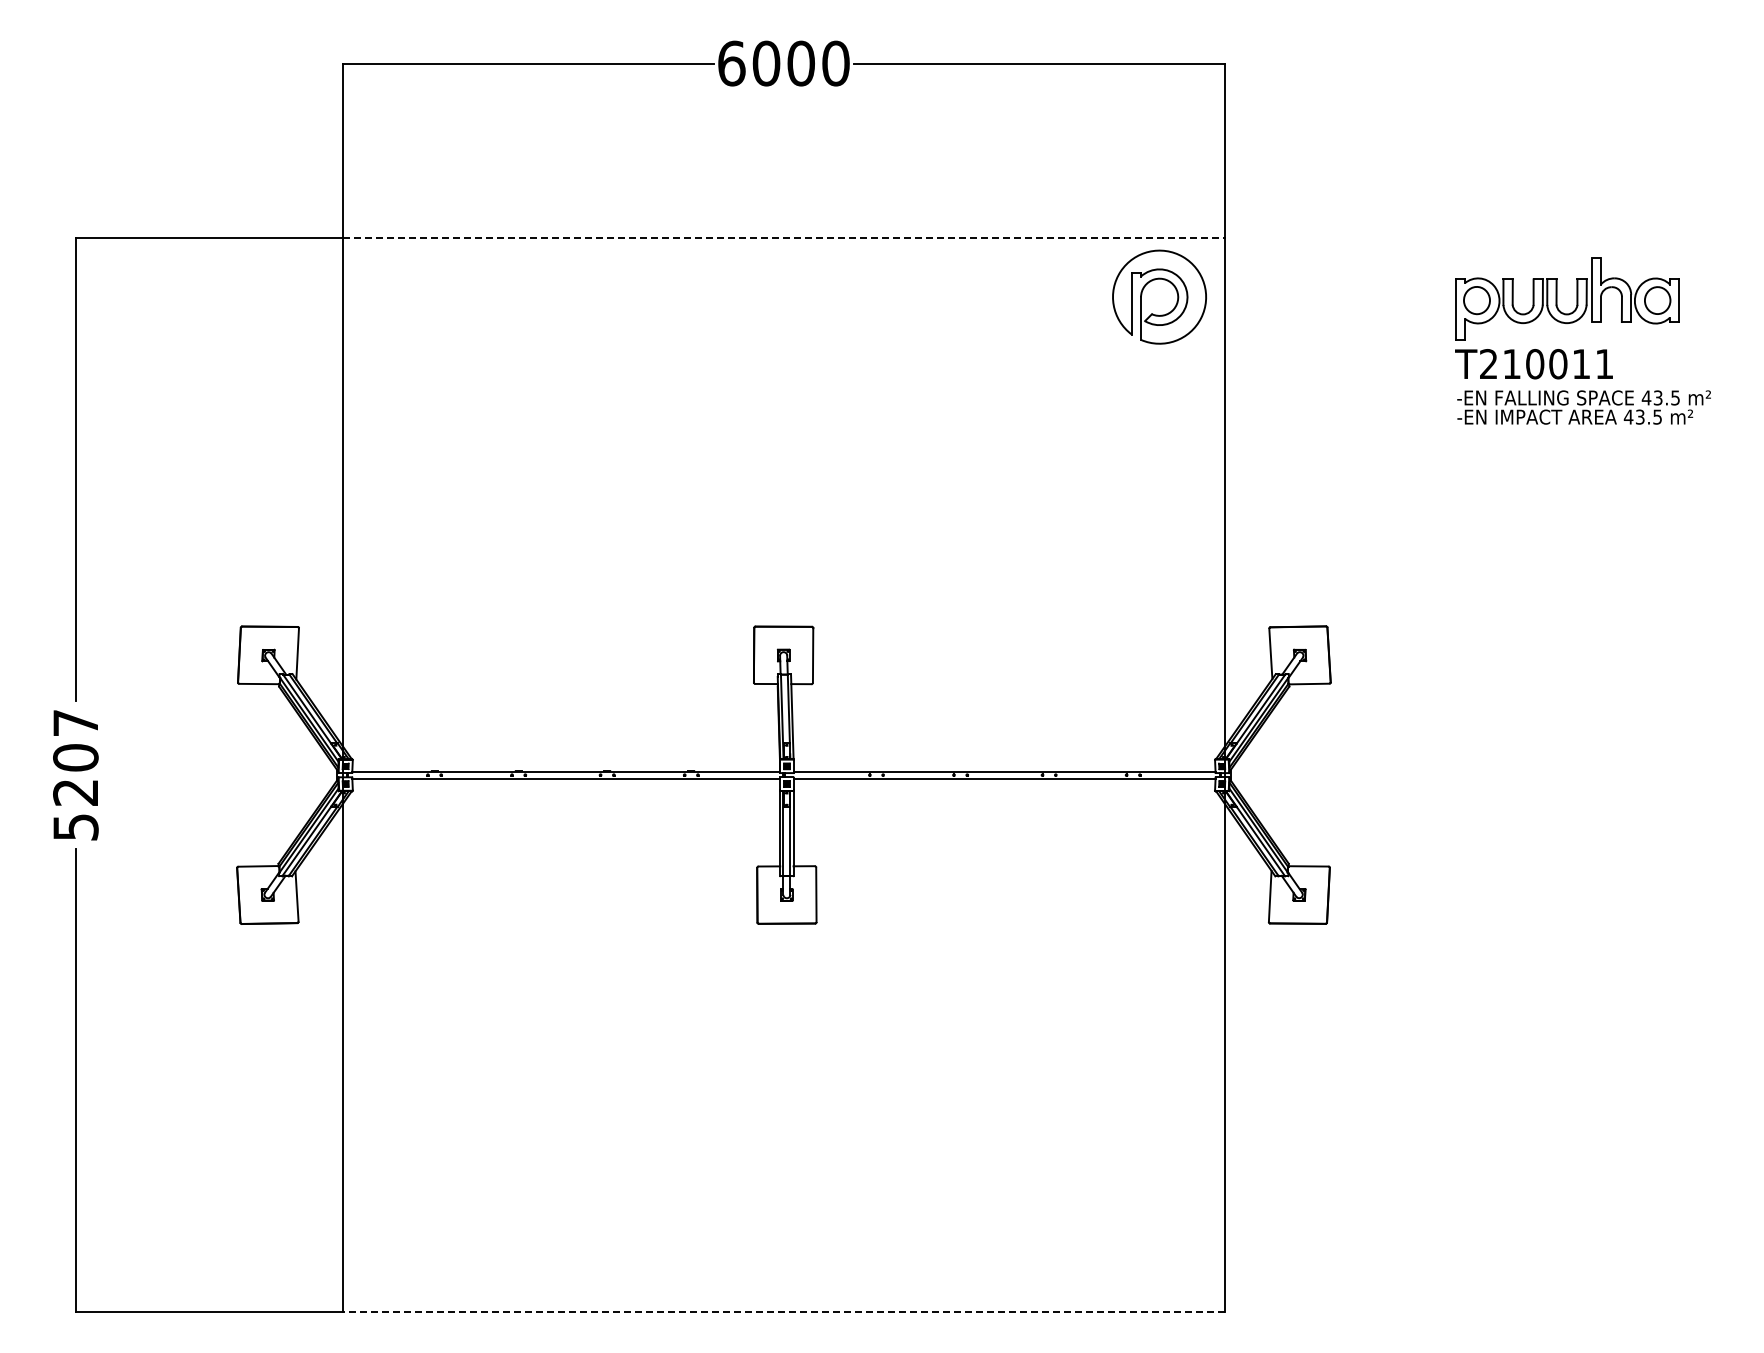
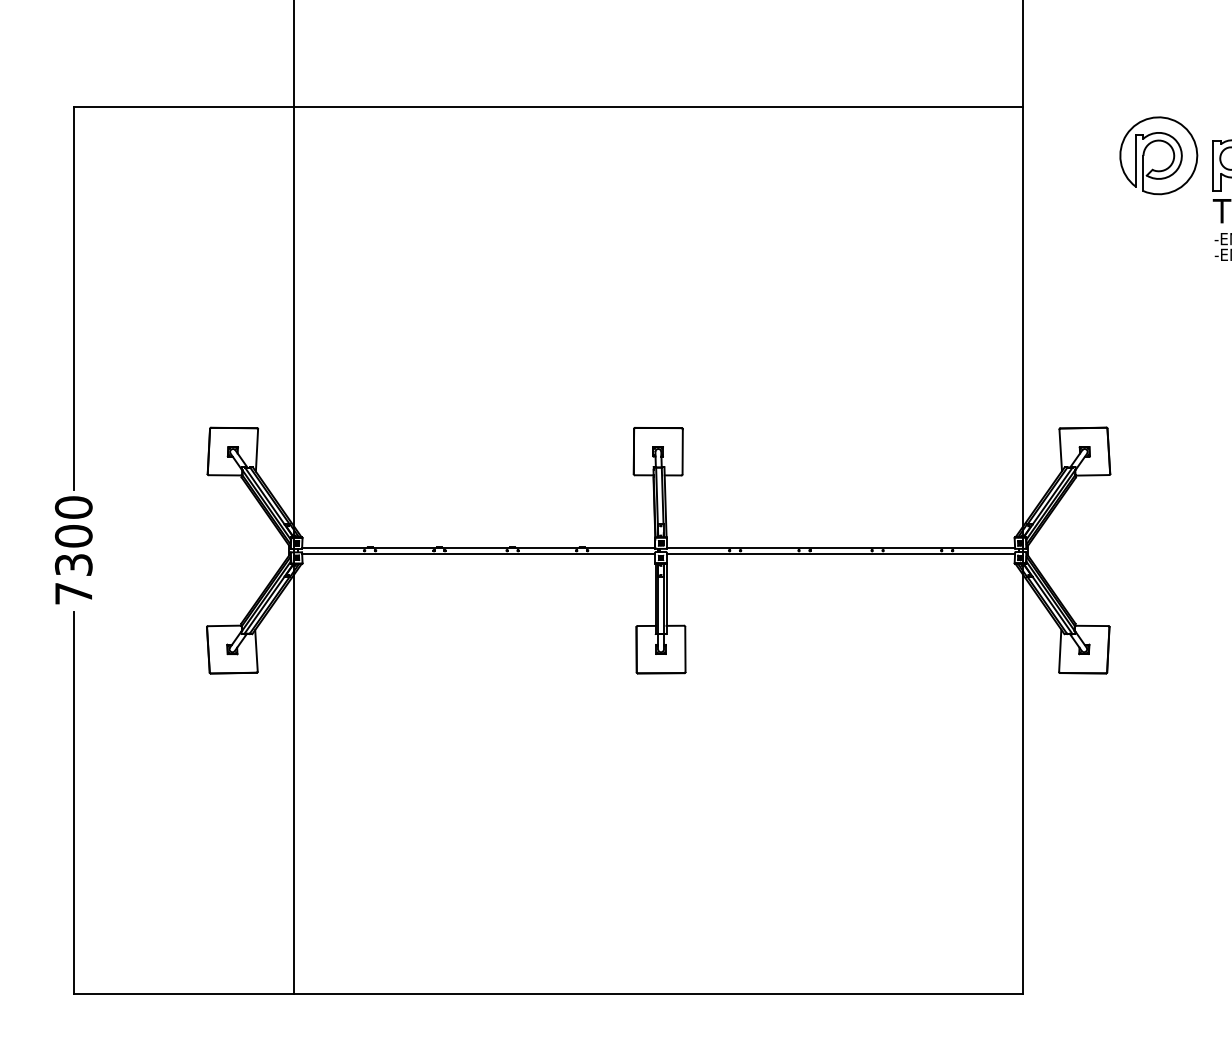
line: (784, 238) -> (659, 107), dashed -> solid
part: (1159, 296) -> (1158, 155), moved
text: (75, 774) -> (73, 550), 5207 -> 7300
line: (783, 1312) -> (658, 994), dashed -> solid

